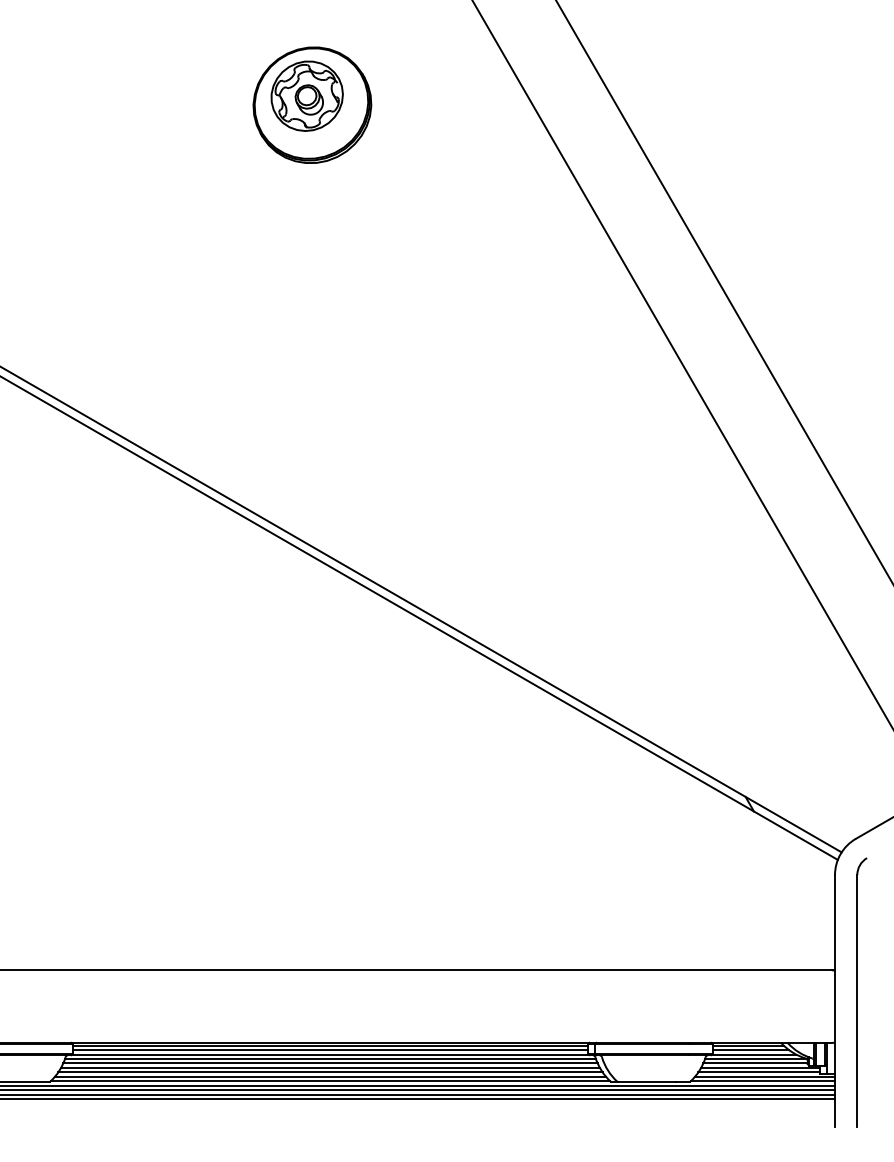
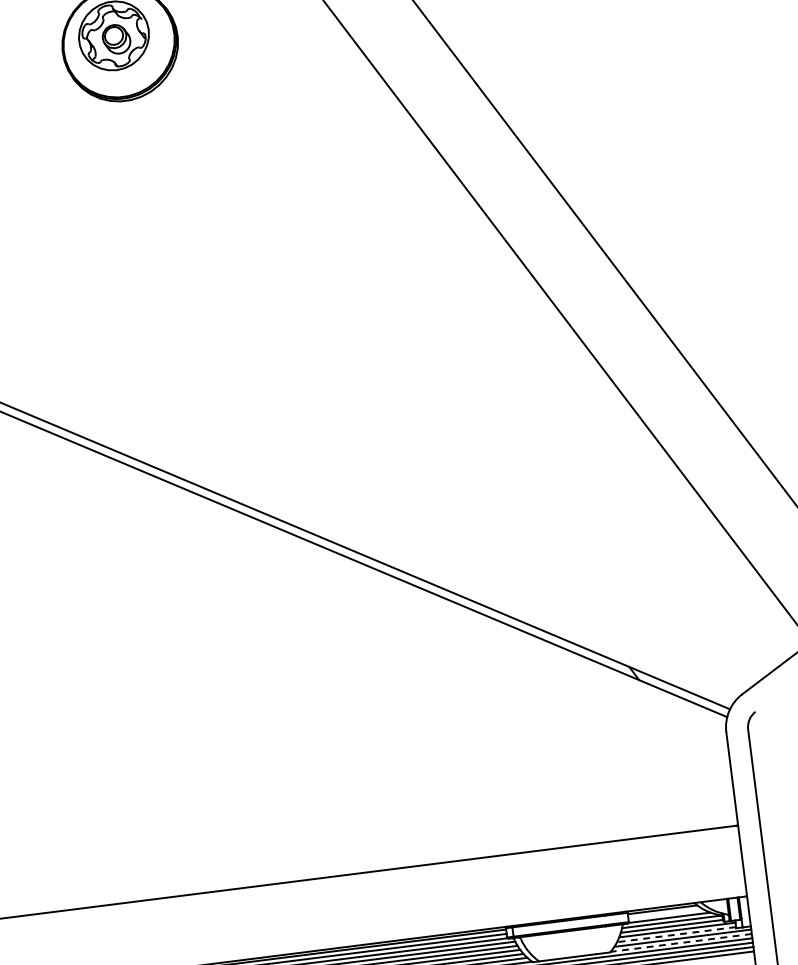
line: (750, 1050) -> (665, 914), removed
line: (759, 1072) -> (676, 934), solid -> dashed
line: (762, 1081) -> (680, 943), solid -> dashed

